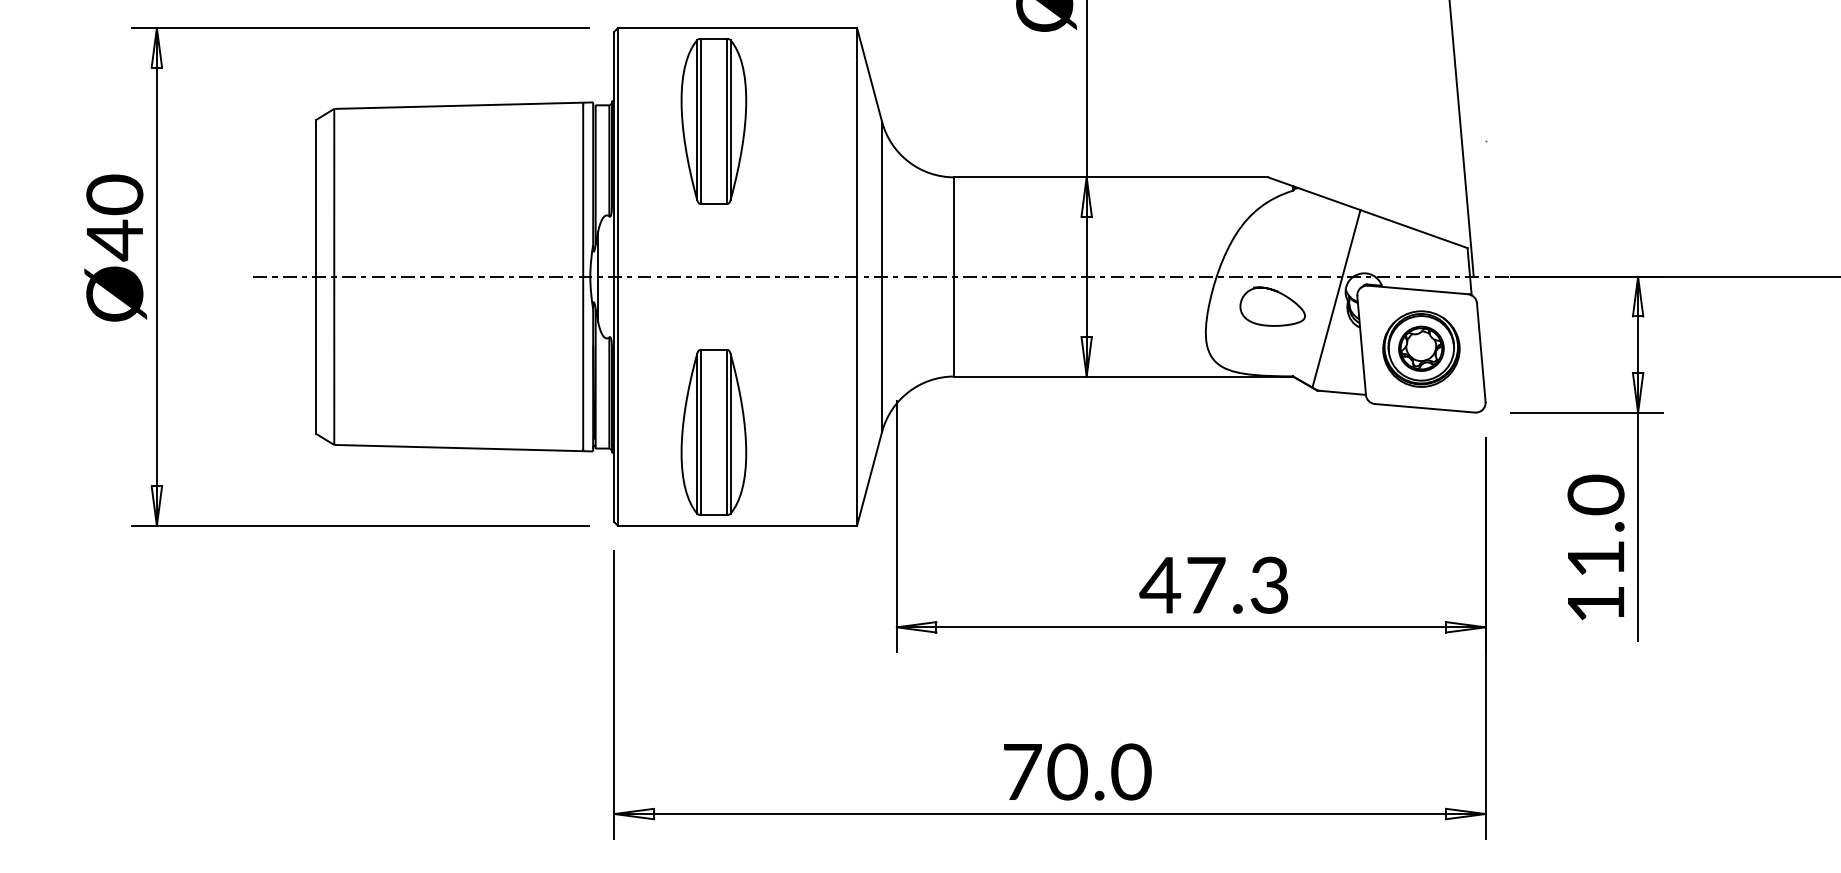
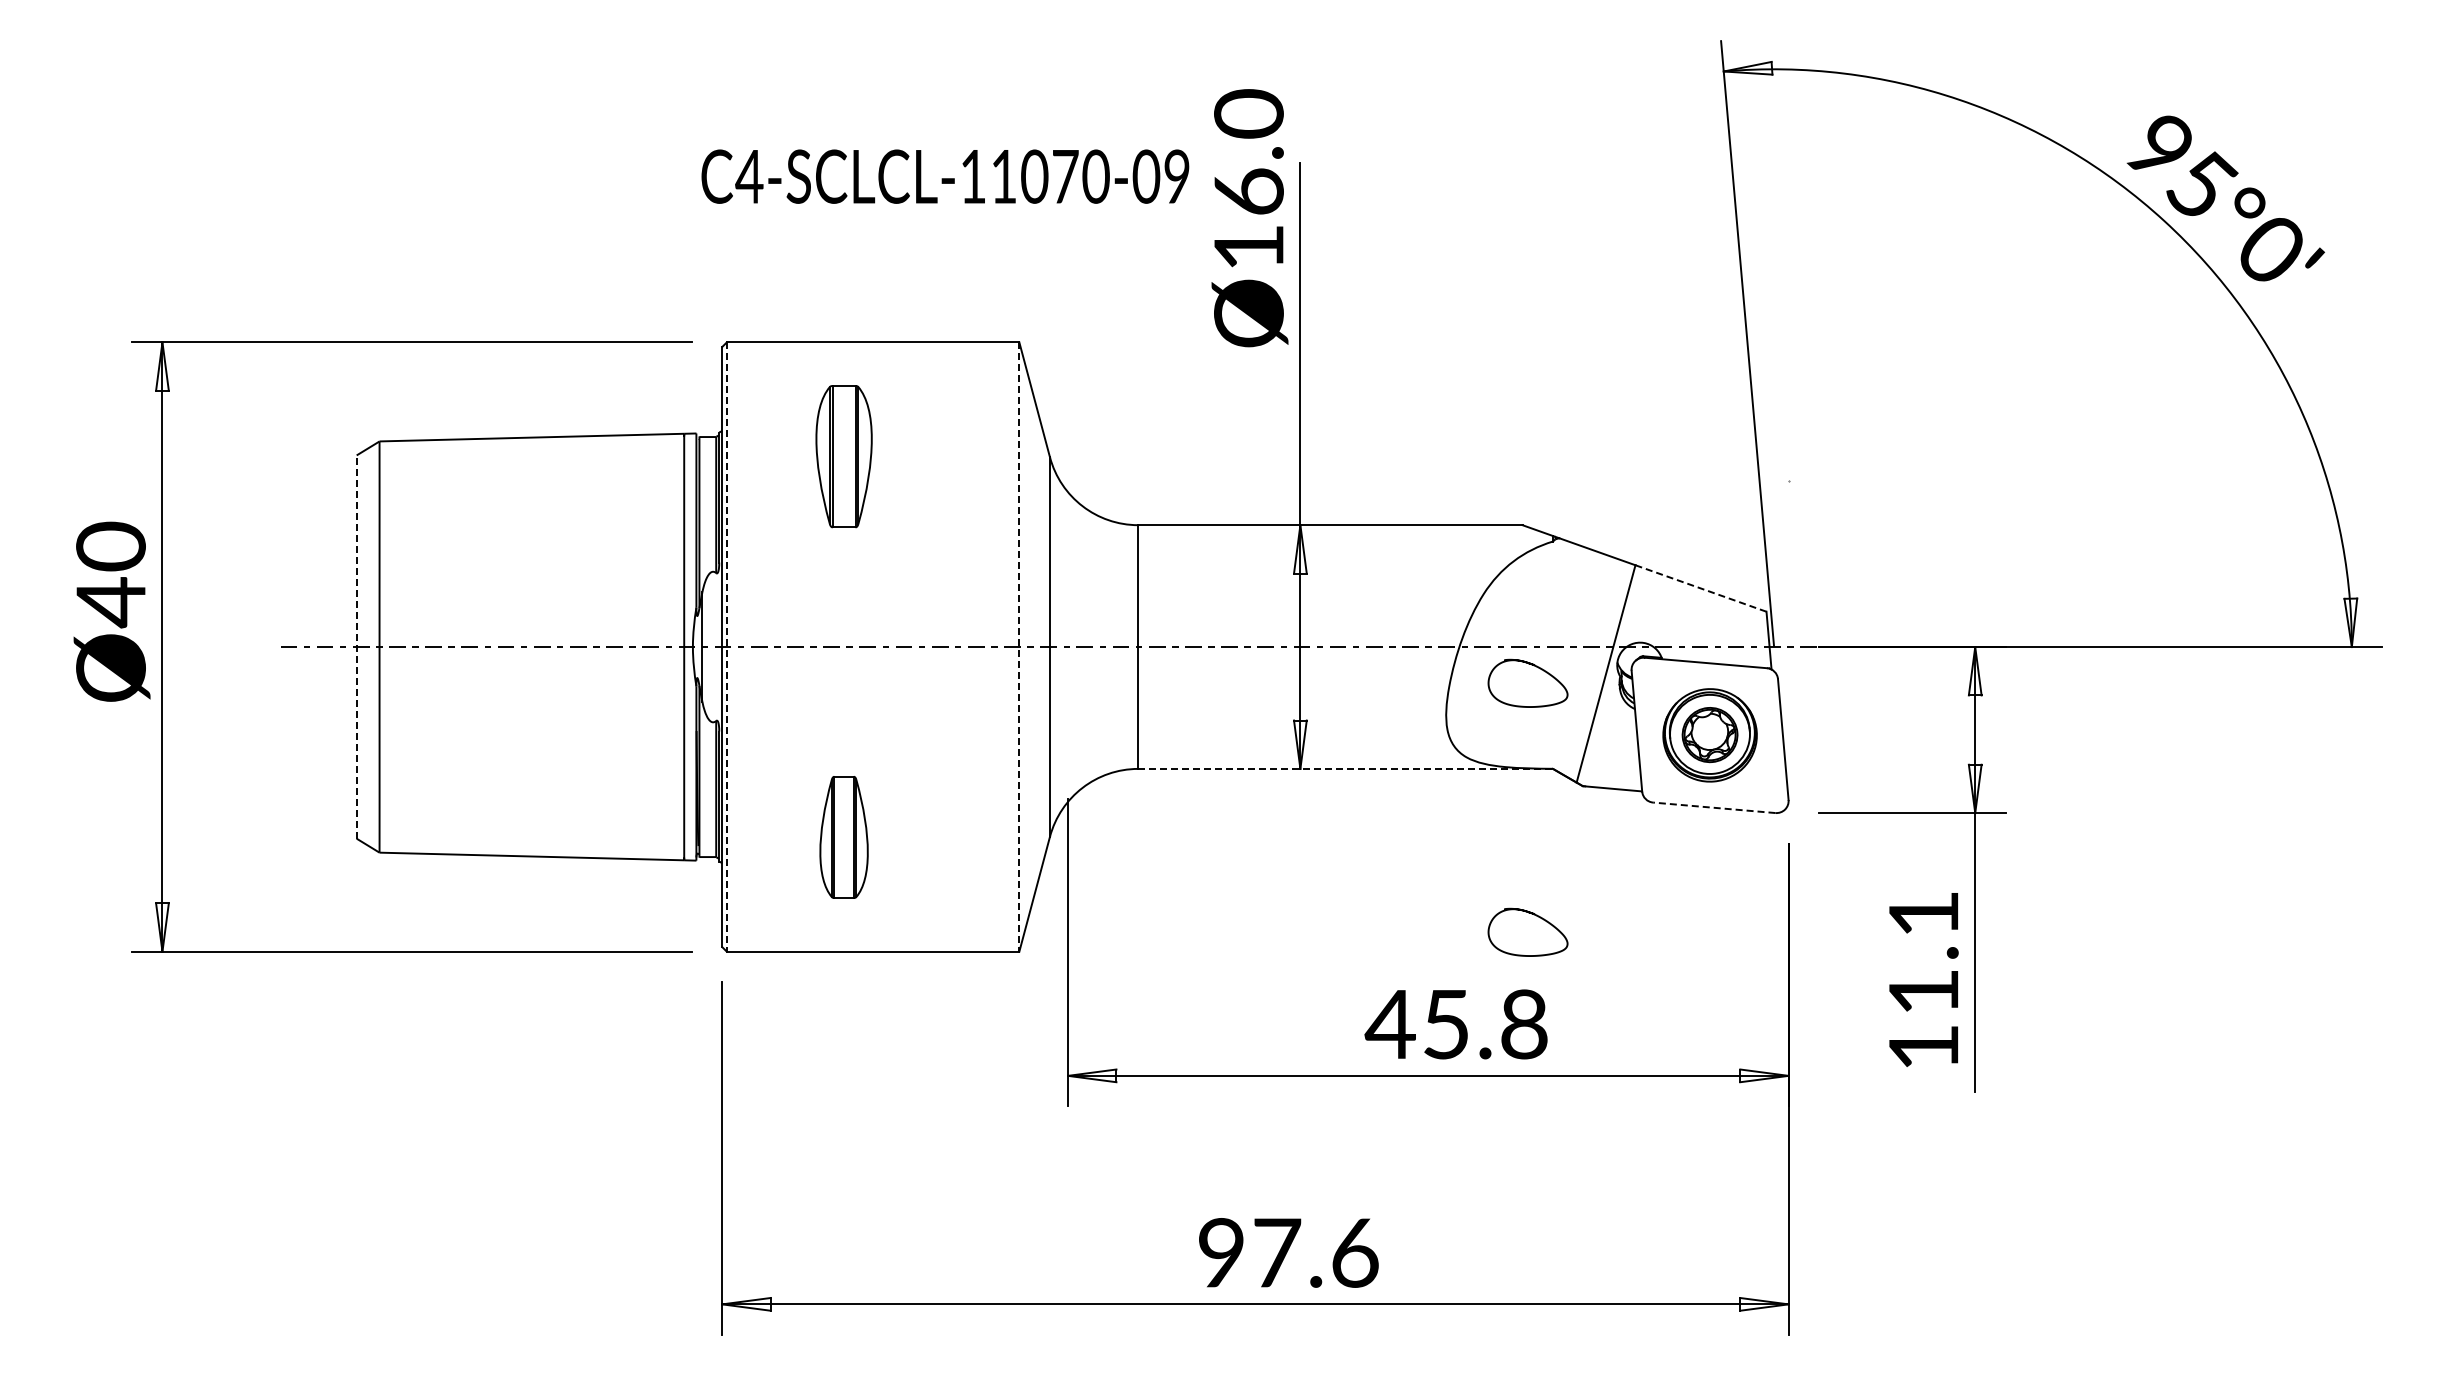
part: (713, 121) -> (843, 456), size x0.7
line: (1413, 229) -> (1700, 588), solid -> dashed
line: (315, 277) -> (356, 647), solid -> dashed
line: (617, 277) -> (726, 647), solid -> dashed
line: (857, 277) -> (1019, 647), solid -> dashed
line: (1124, 376) -> (1346, 768), solid -> dashed
line: (1424, 408) -> (1713, 807), solid -> dashed
part: (713, 432) -> (843, 837), size x0.6
text: (1595, 494) -> (1923, 913), 11.0 -> 11.1
curve: (1275, 495) -> (1531, 914), added
text: (1237, 585) -> (1485, 1024), 47.3 -> 45.8
text: (1077, 771) -> (1289, 1252), 70.0 -> 97.6

